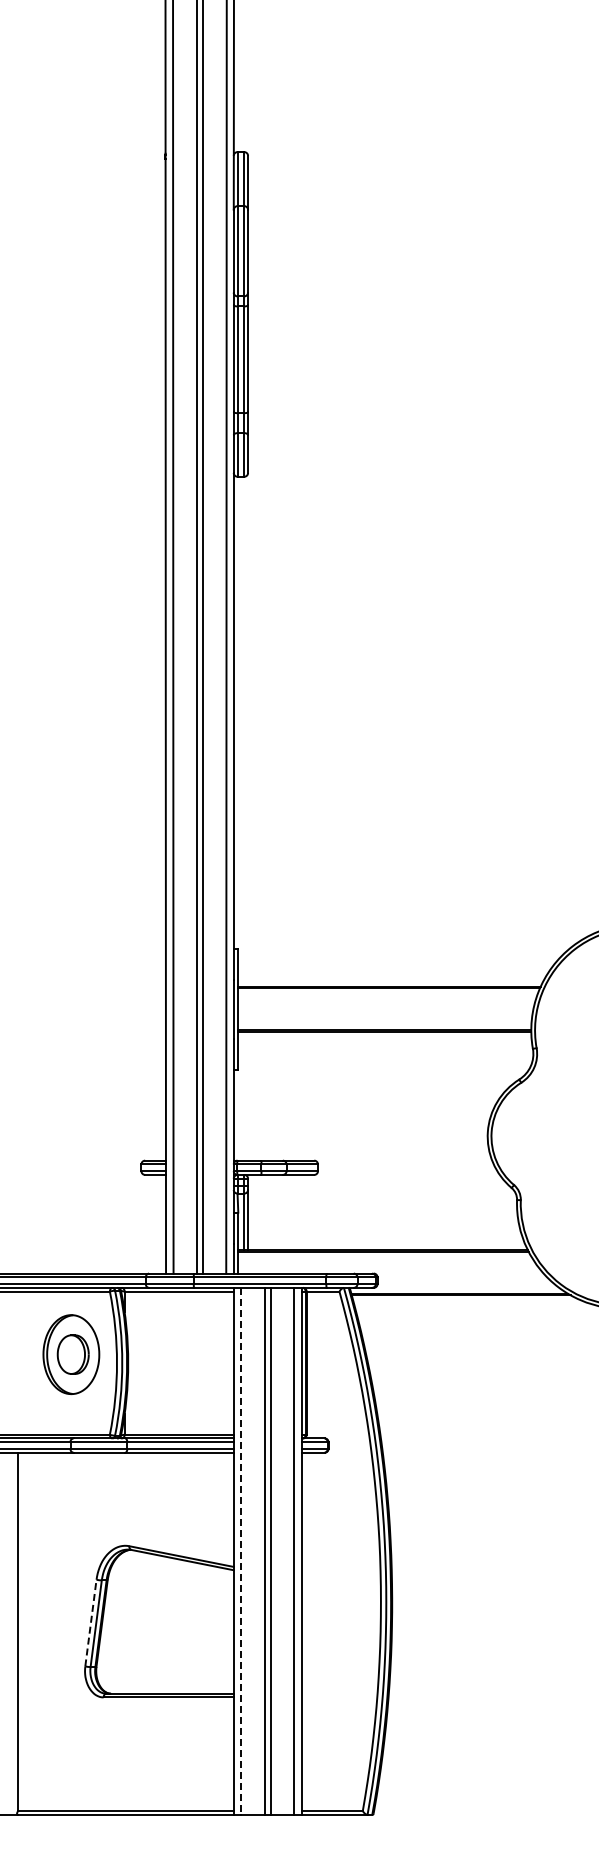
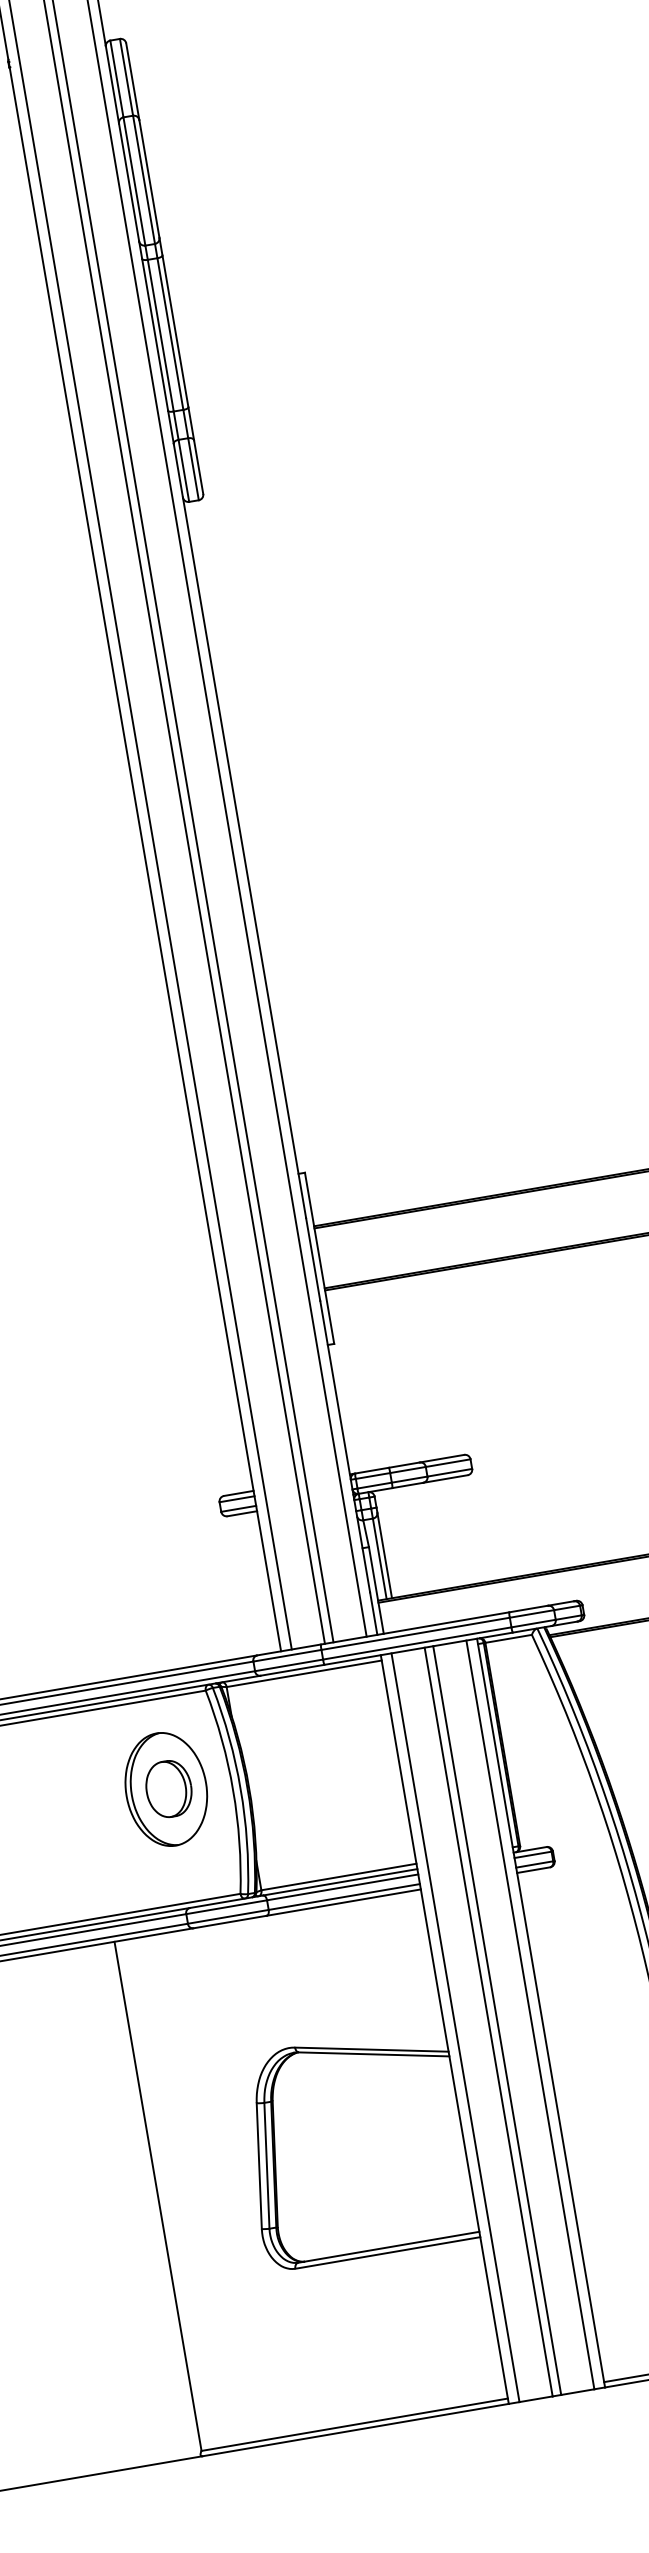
line: (241, 1551) -> (455, 2027), dashed -> solid
line: (90, 1623) -> (258, 2166), dashed -> solid

